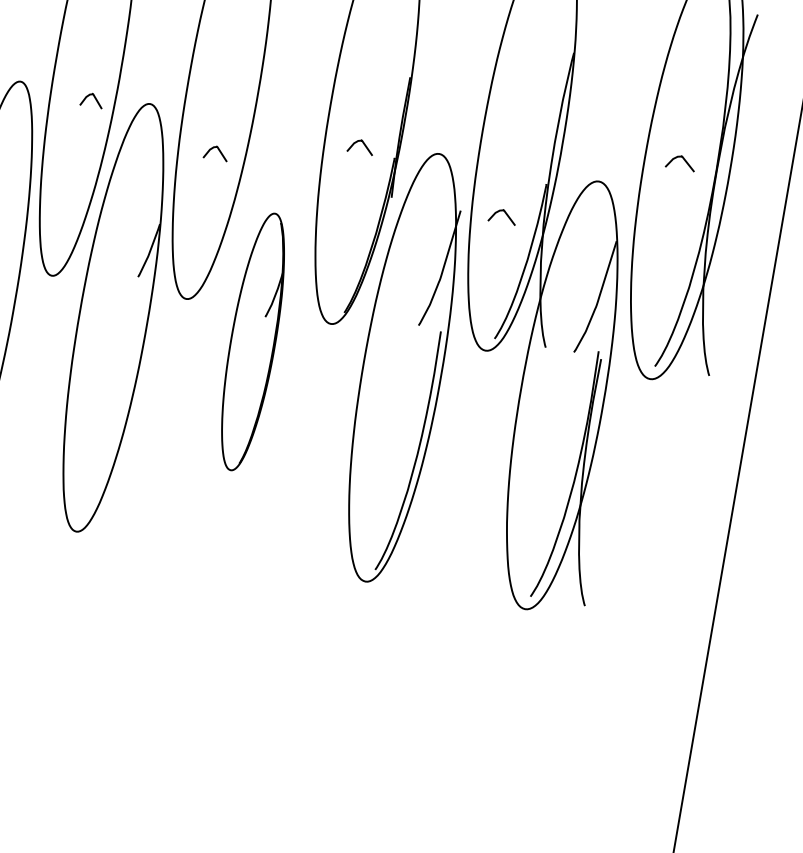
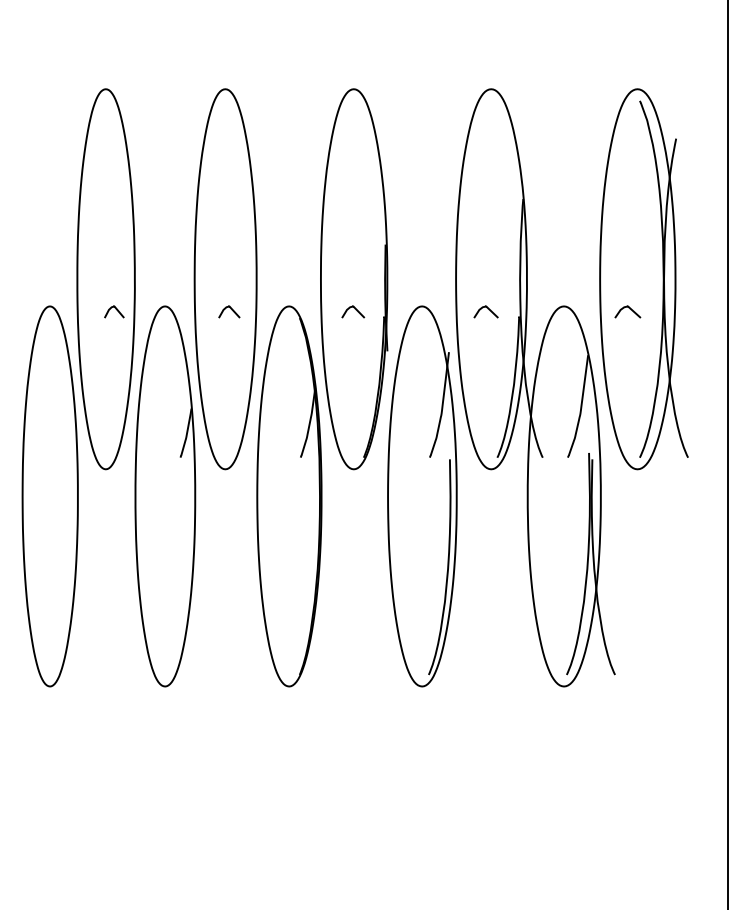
curve: (217, 150) -> (230, 309), moved
curve: (683, 160) -> (629, 309), moved
curve: (503, 212) -> (486, 308), moved
part: (253, 342) -> (289, 496), size x1.67

